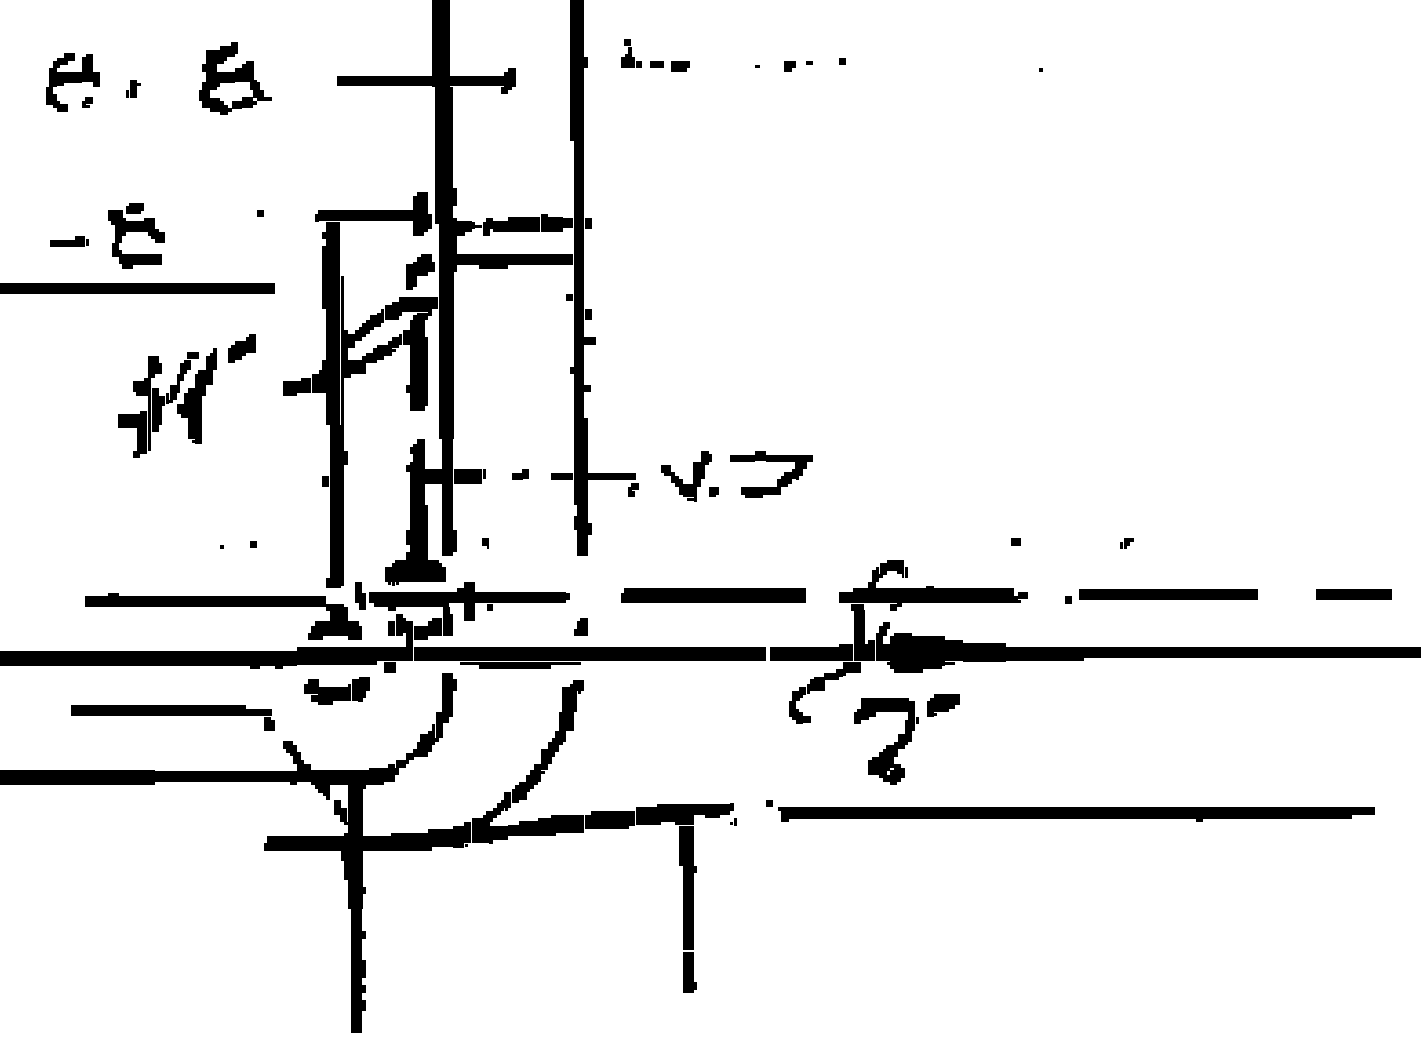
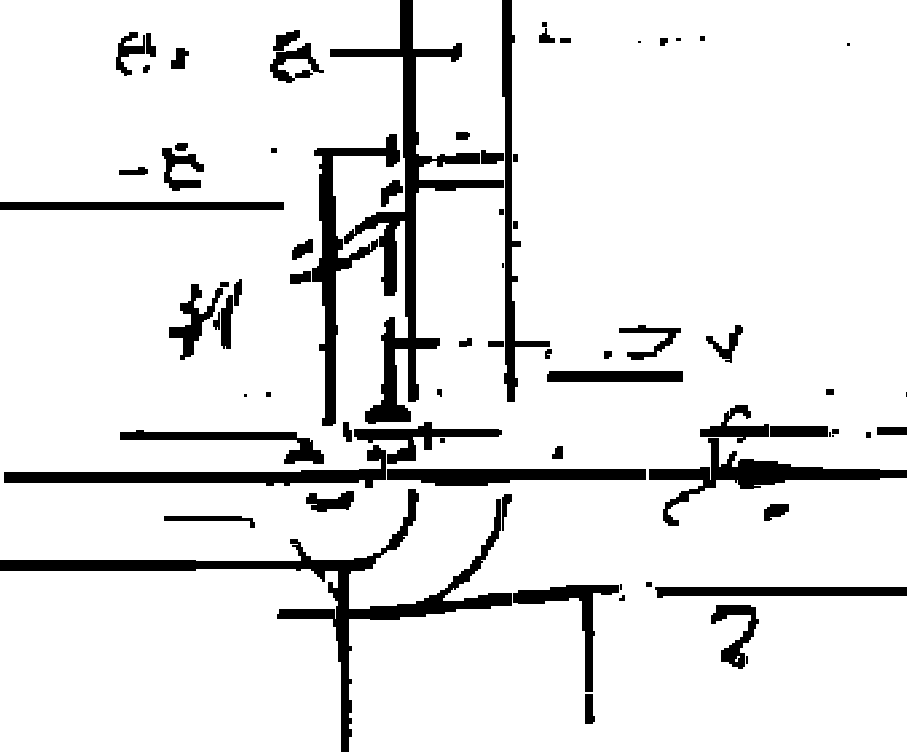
part: (680, 66) -> (463, 136), moved
part: (235, 78) -> (297, 56), moved
part: (133, 88) -> (180, 58), size x1.6
part: (241, 348) -> (301, 249), moved
part: (167, 402) -> (205, 318), moved
part: (686, 476) -> (724, 343), moved
part: (713, 595) -> (614, 376), moved
part: (223, 606) -> (221, 439), moved
part: (580, 626) -> (557, 452), moved
part: (172, 717) -> (209, 521), size x0.6
part: (886, 741) -> (734, 636), moved

